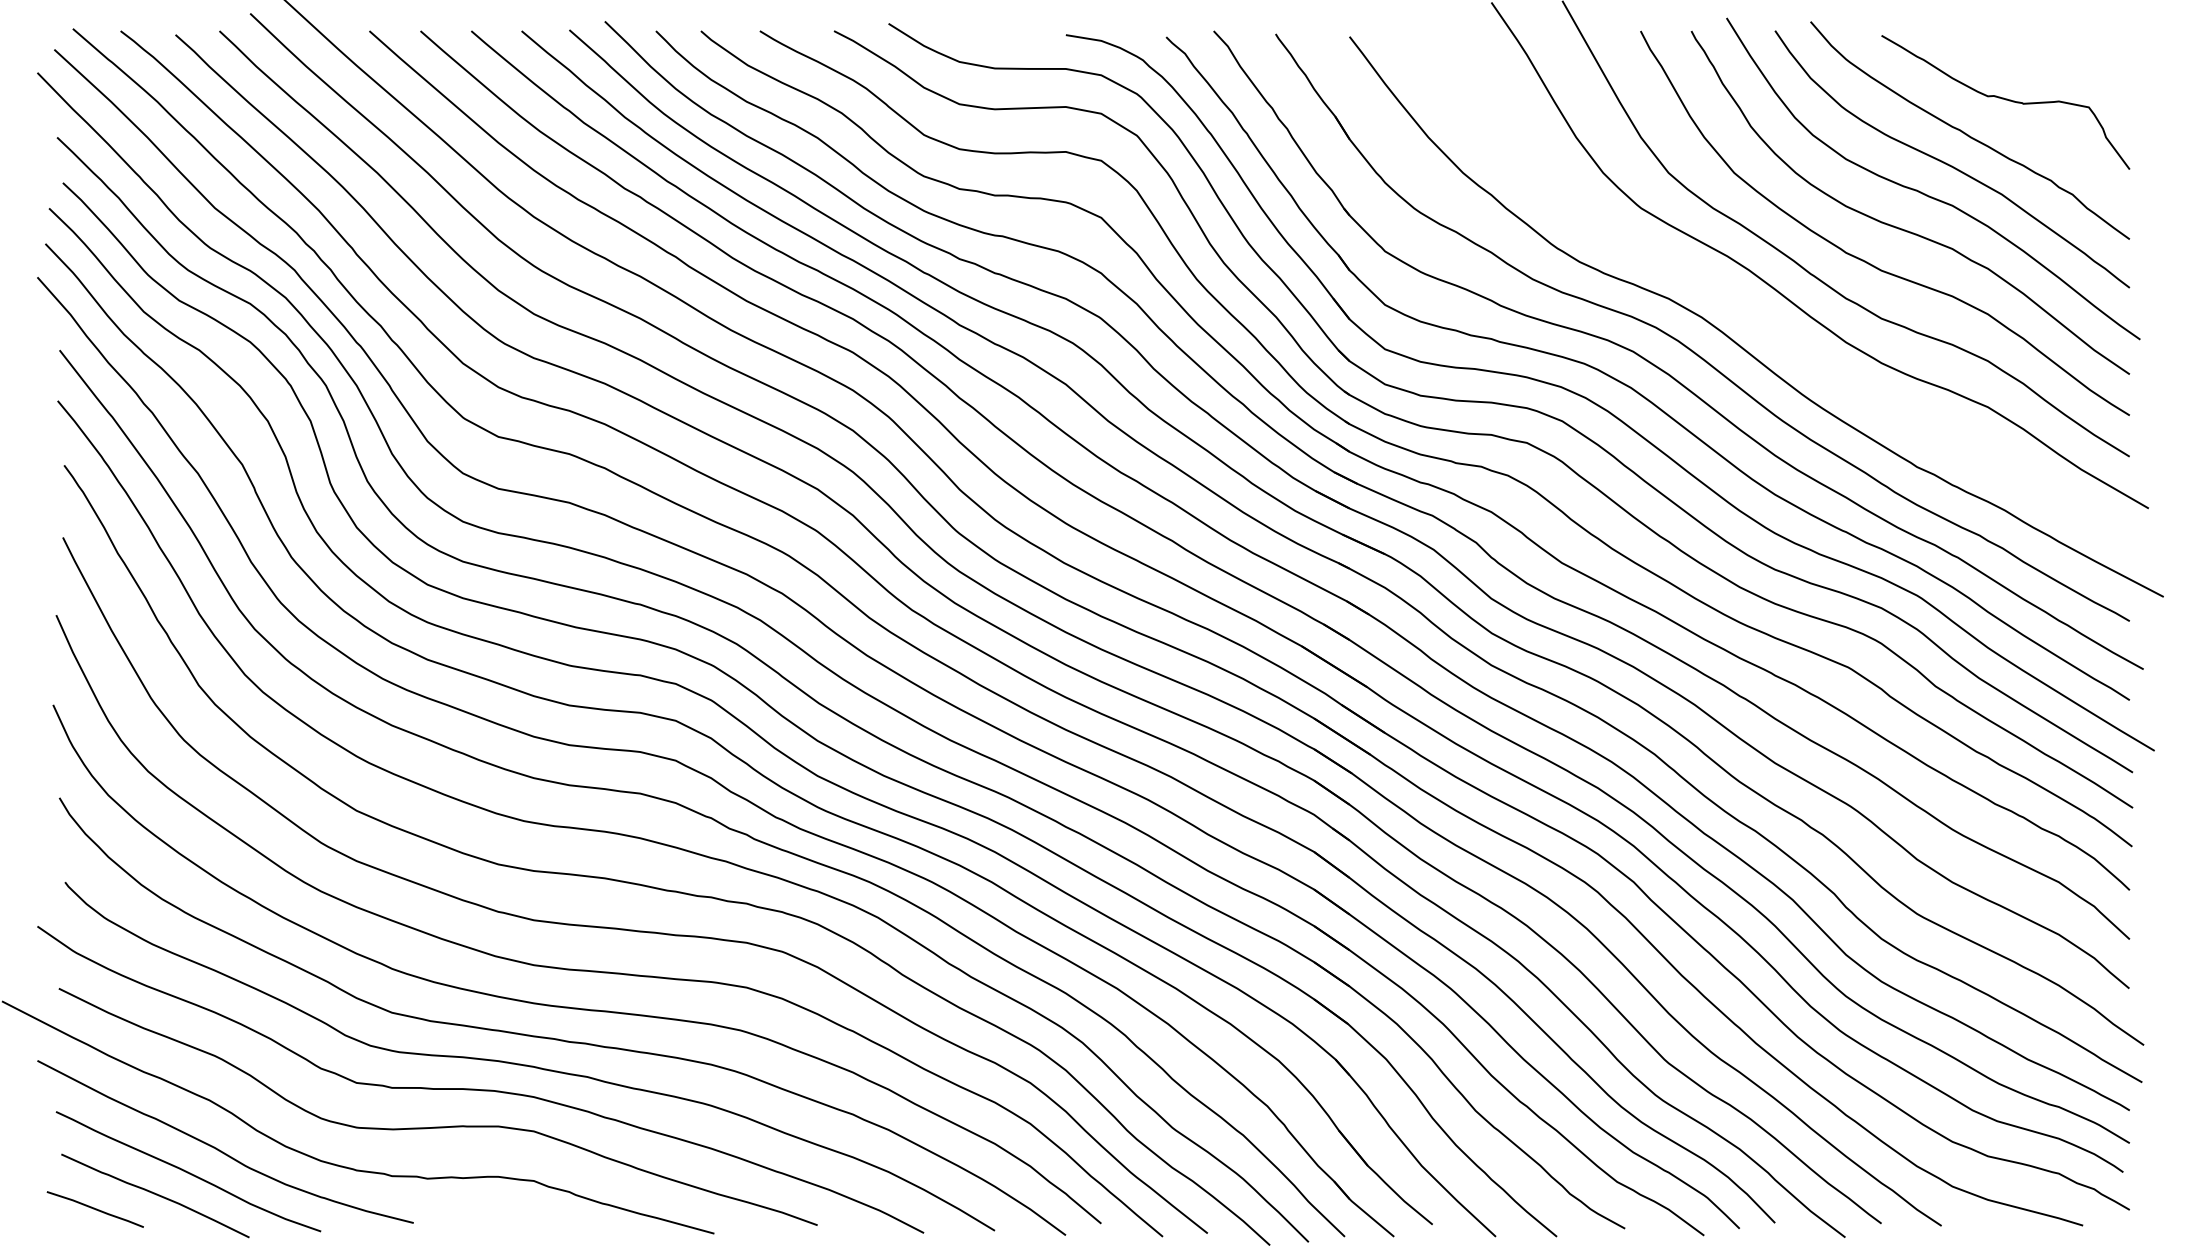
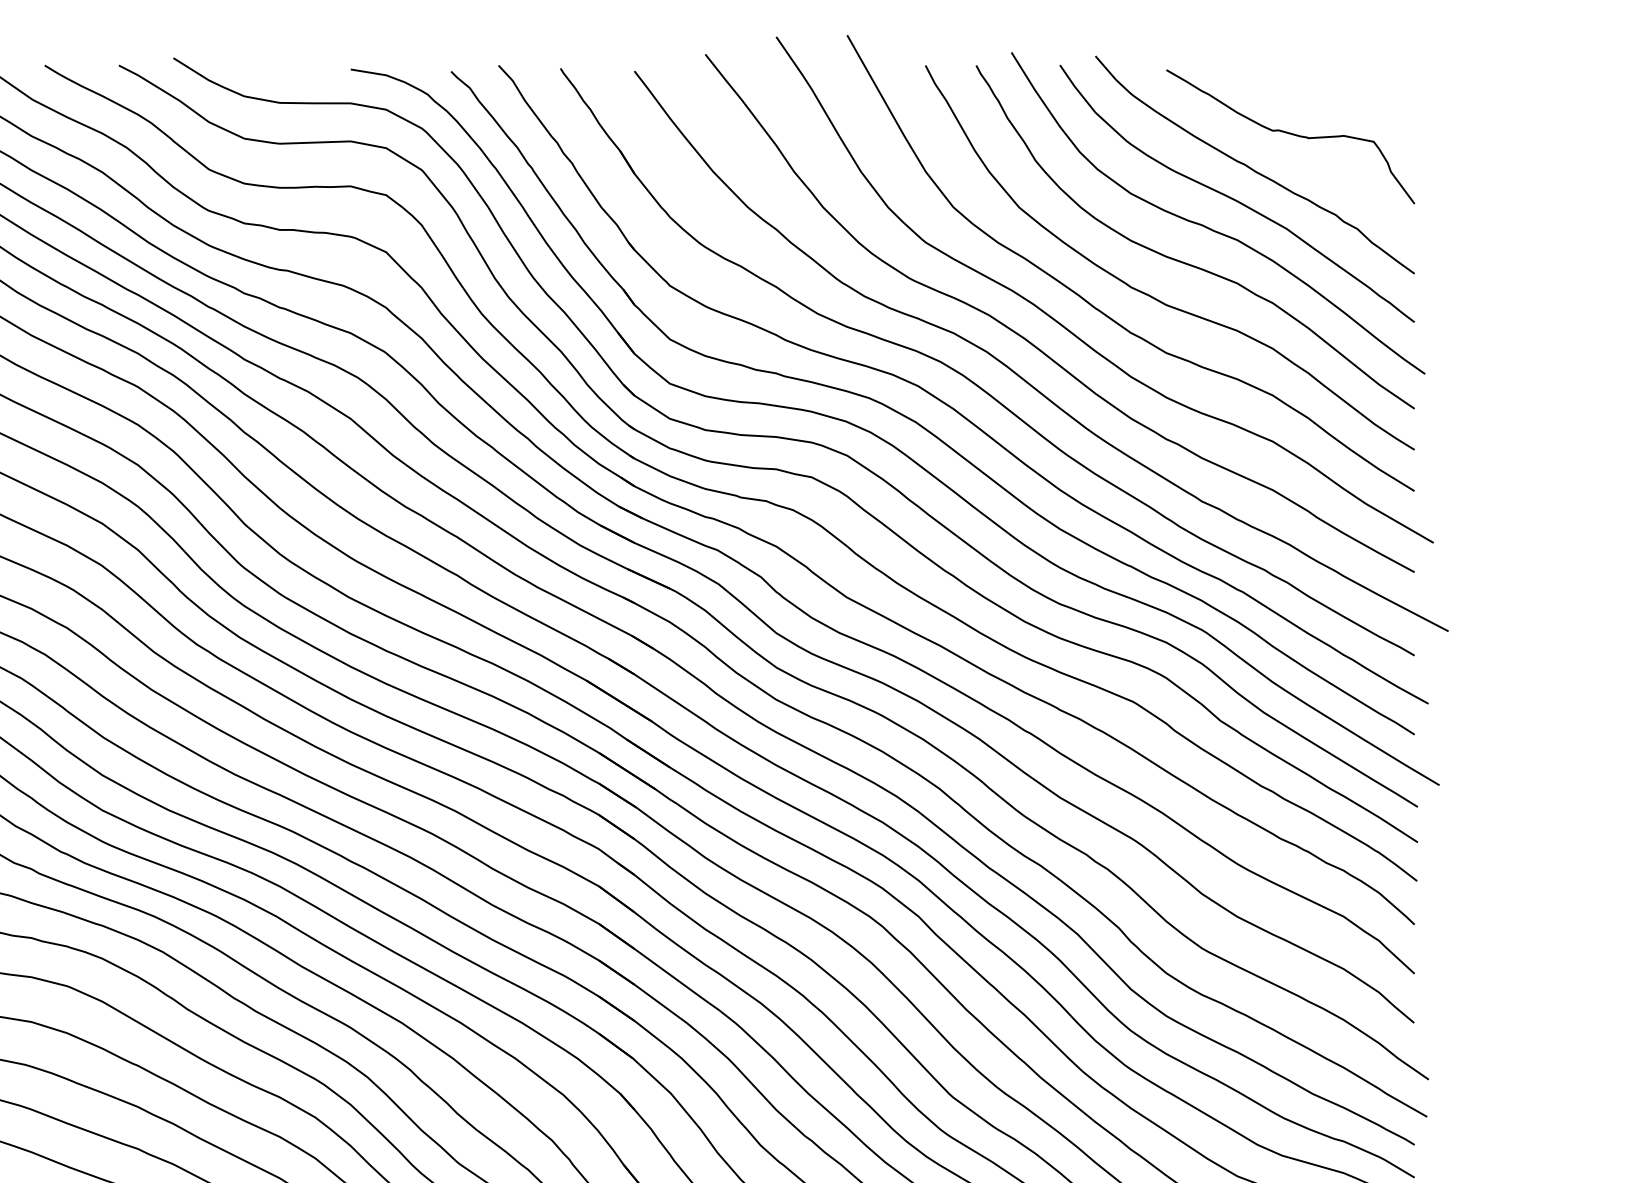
curve: (1751, 311) -> (1036, 345), added

